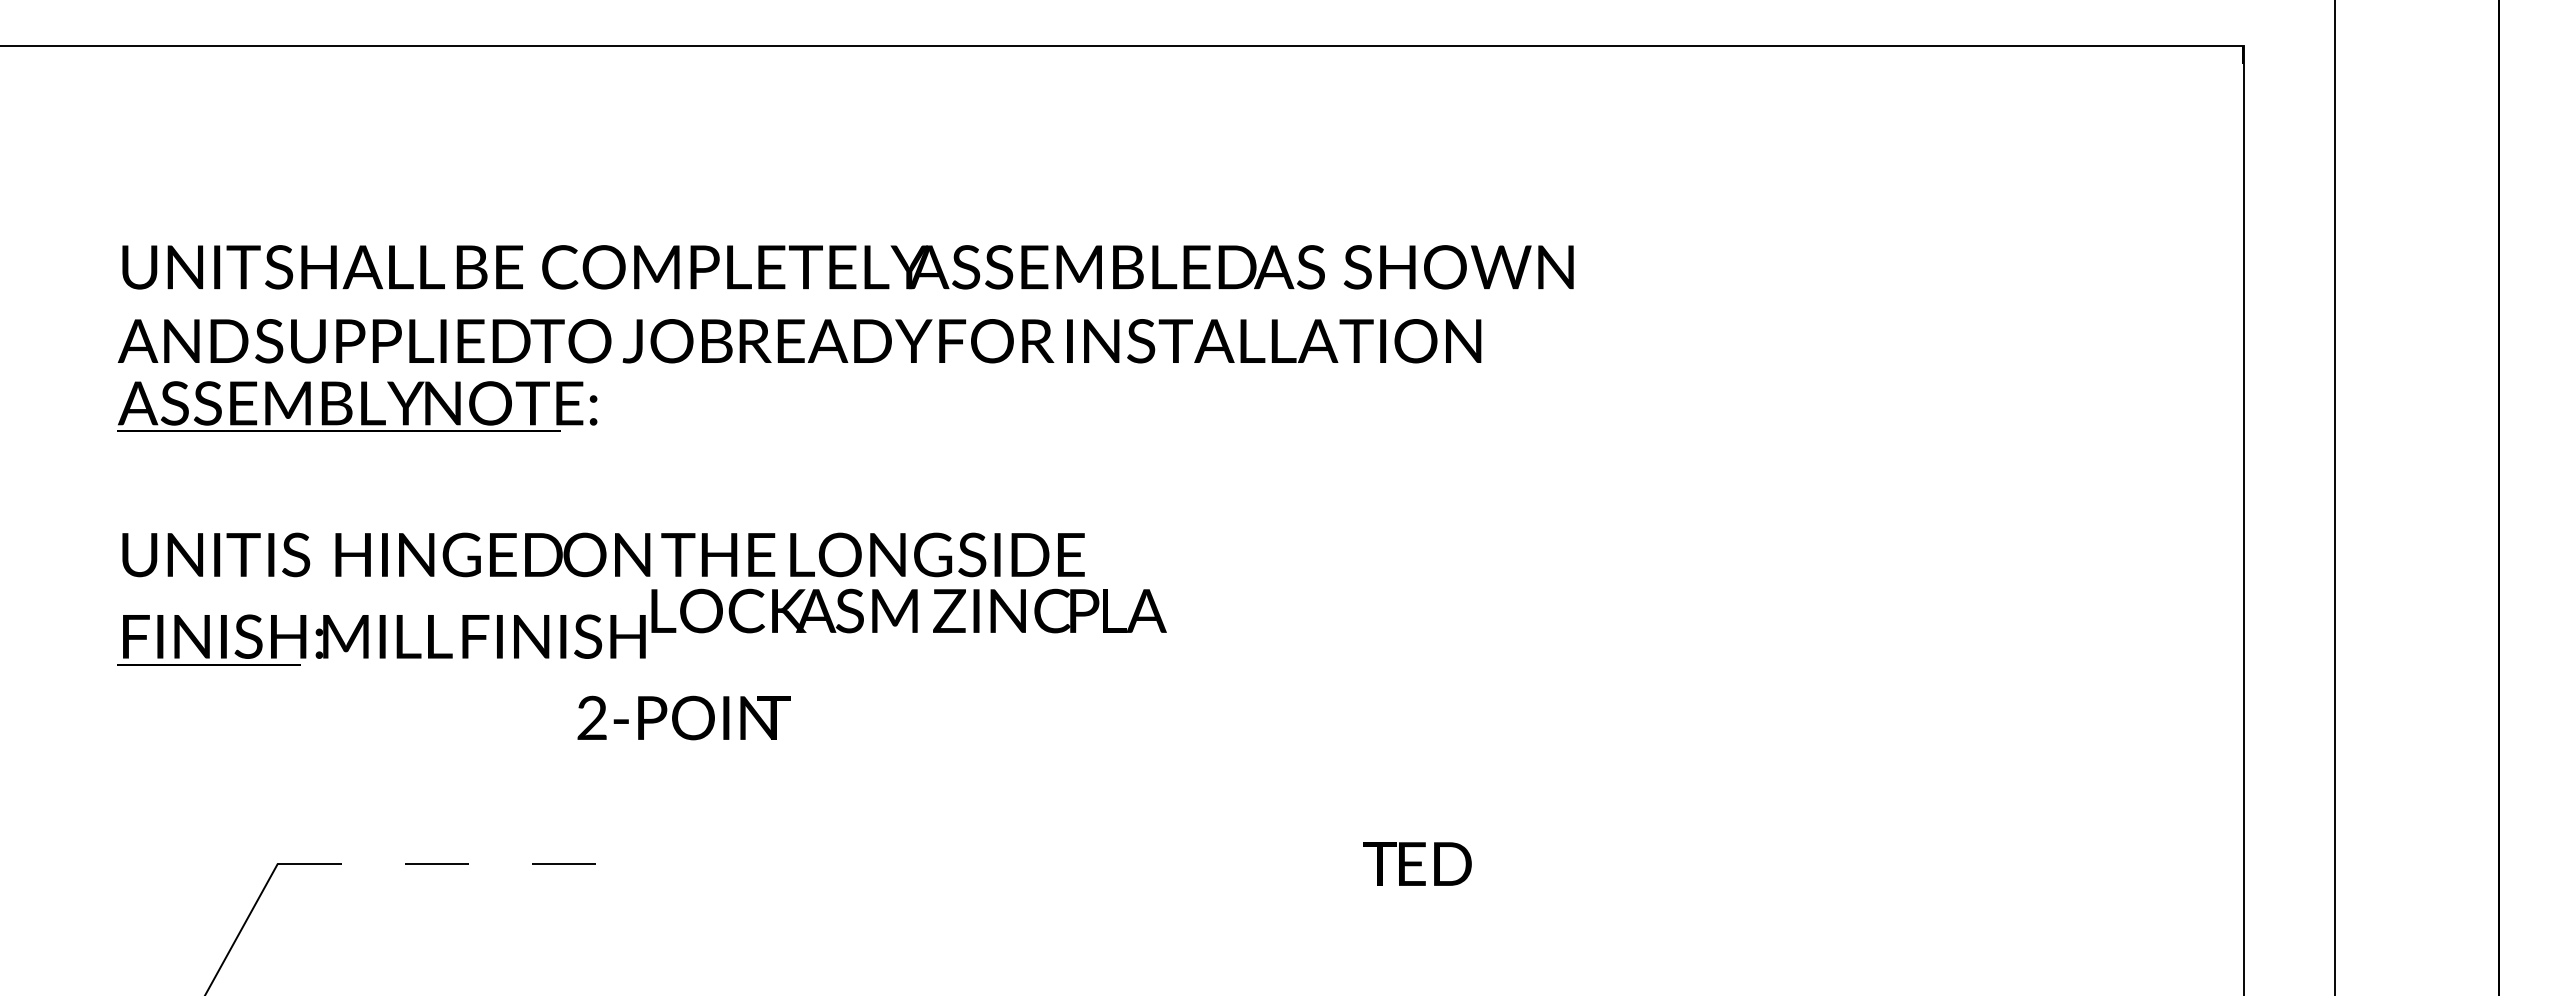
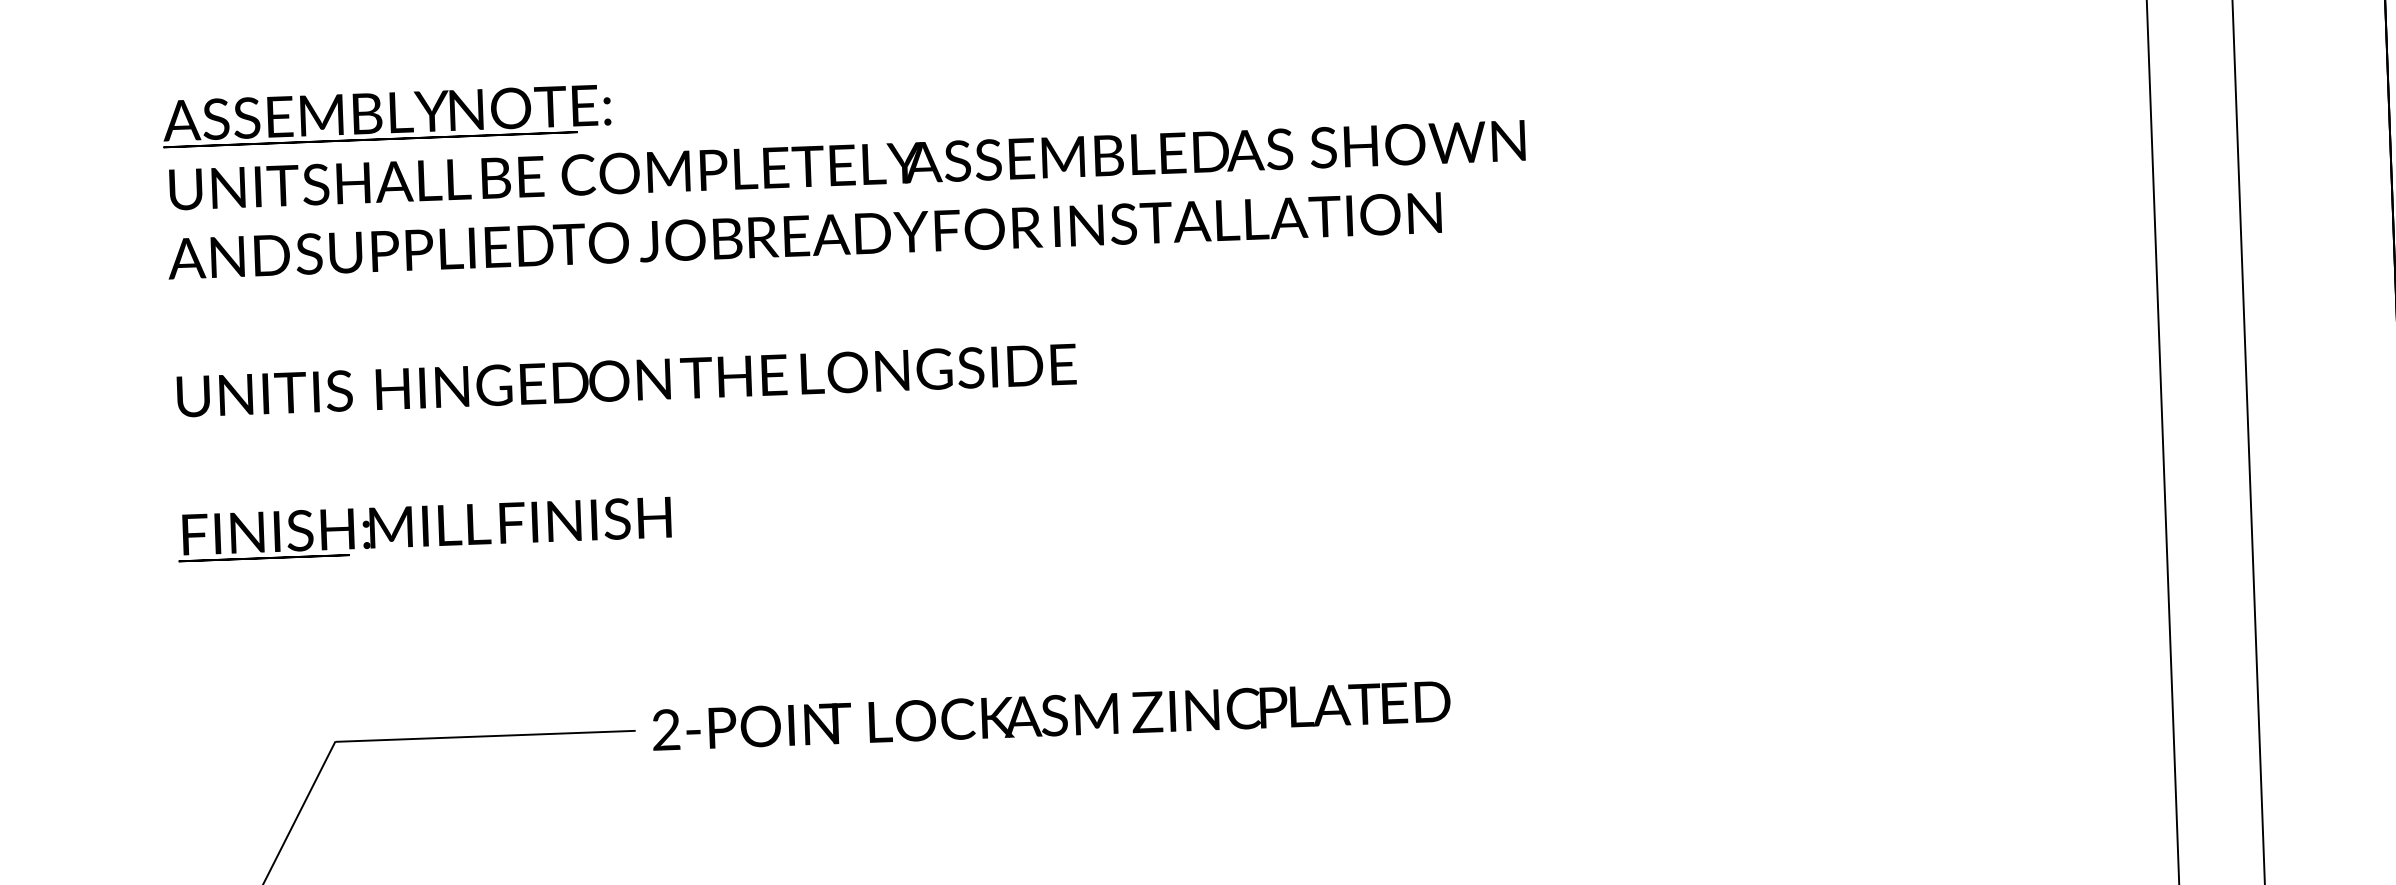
part: (357, 406) -> (386, 115), moved
text: (603, 554) -> (626, 380), moved
text: (908, 610) -> (1109, 713), moved
text: (683, 717) -> (751, 726), moved
line: (438, 863) -> (485, 736), dashed -> solid

